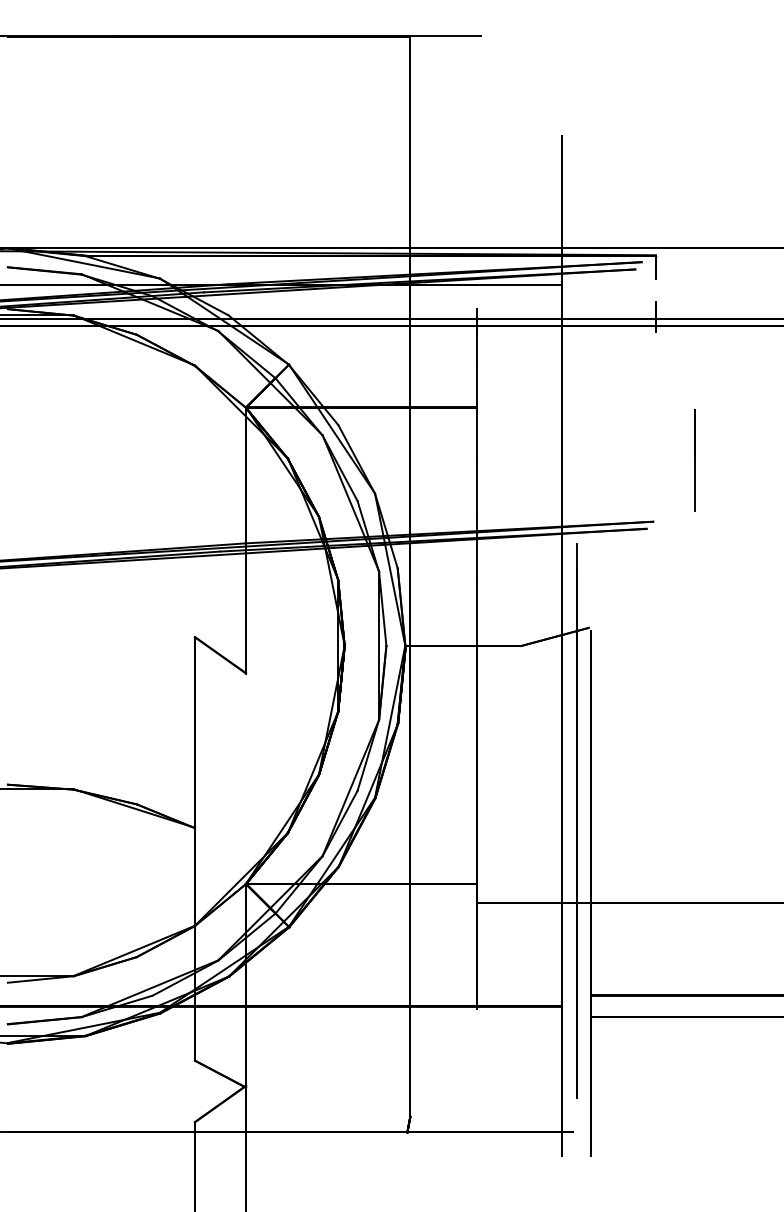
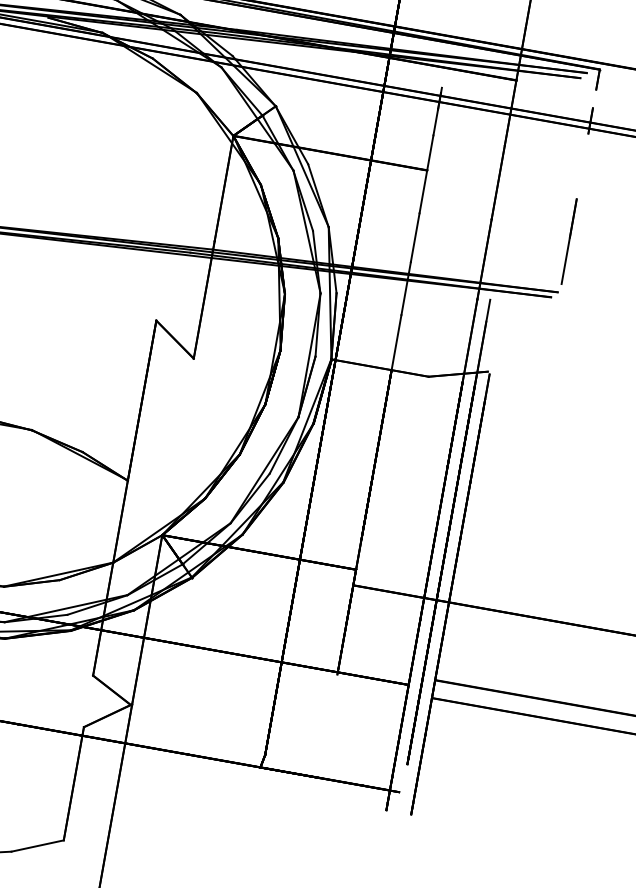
line: (694, 460) -> (568, 241), moved

